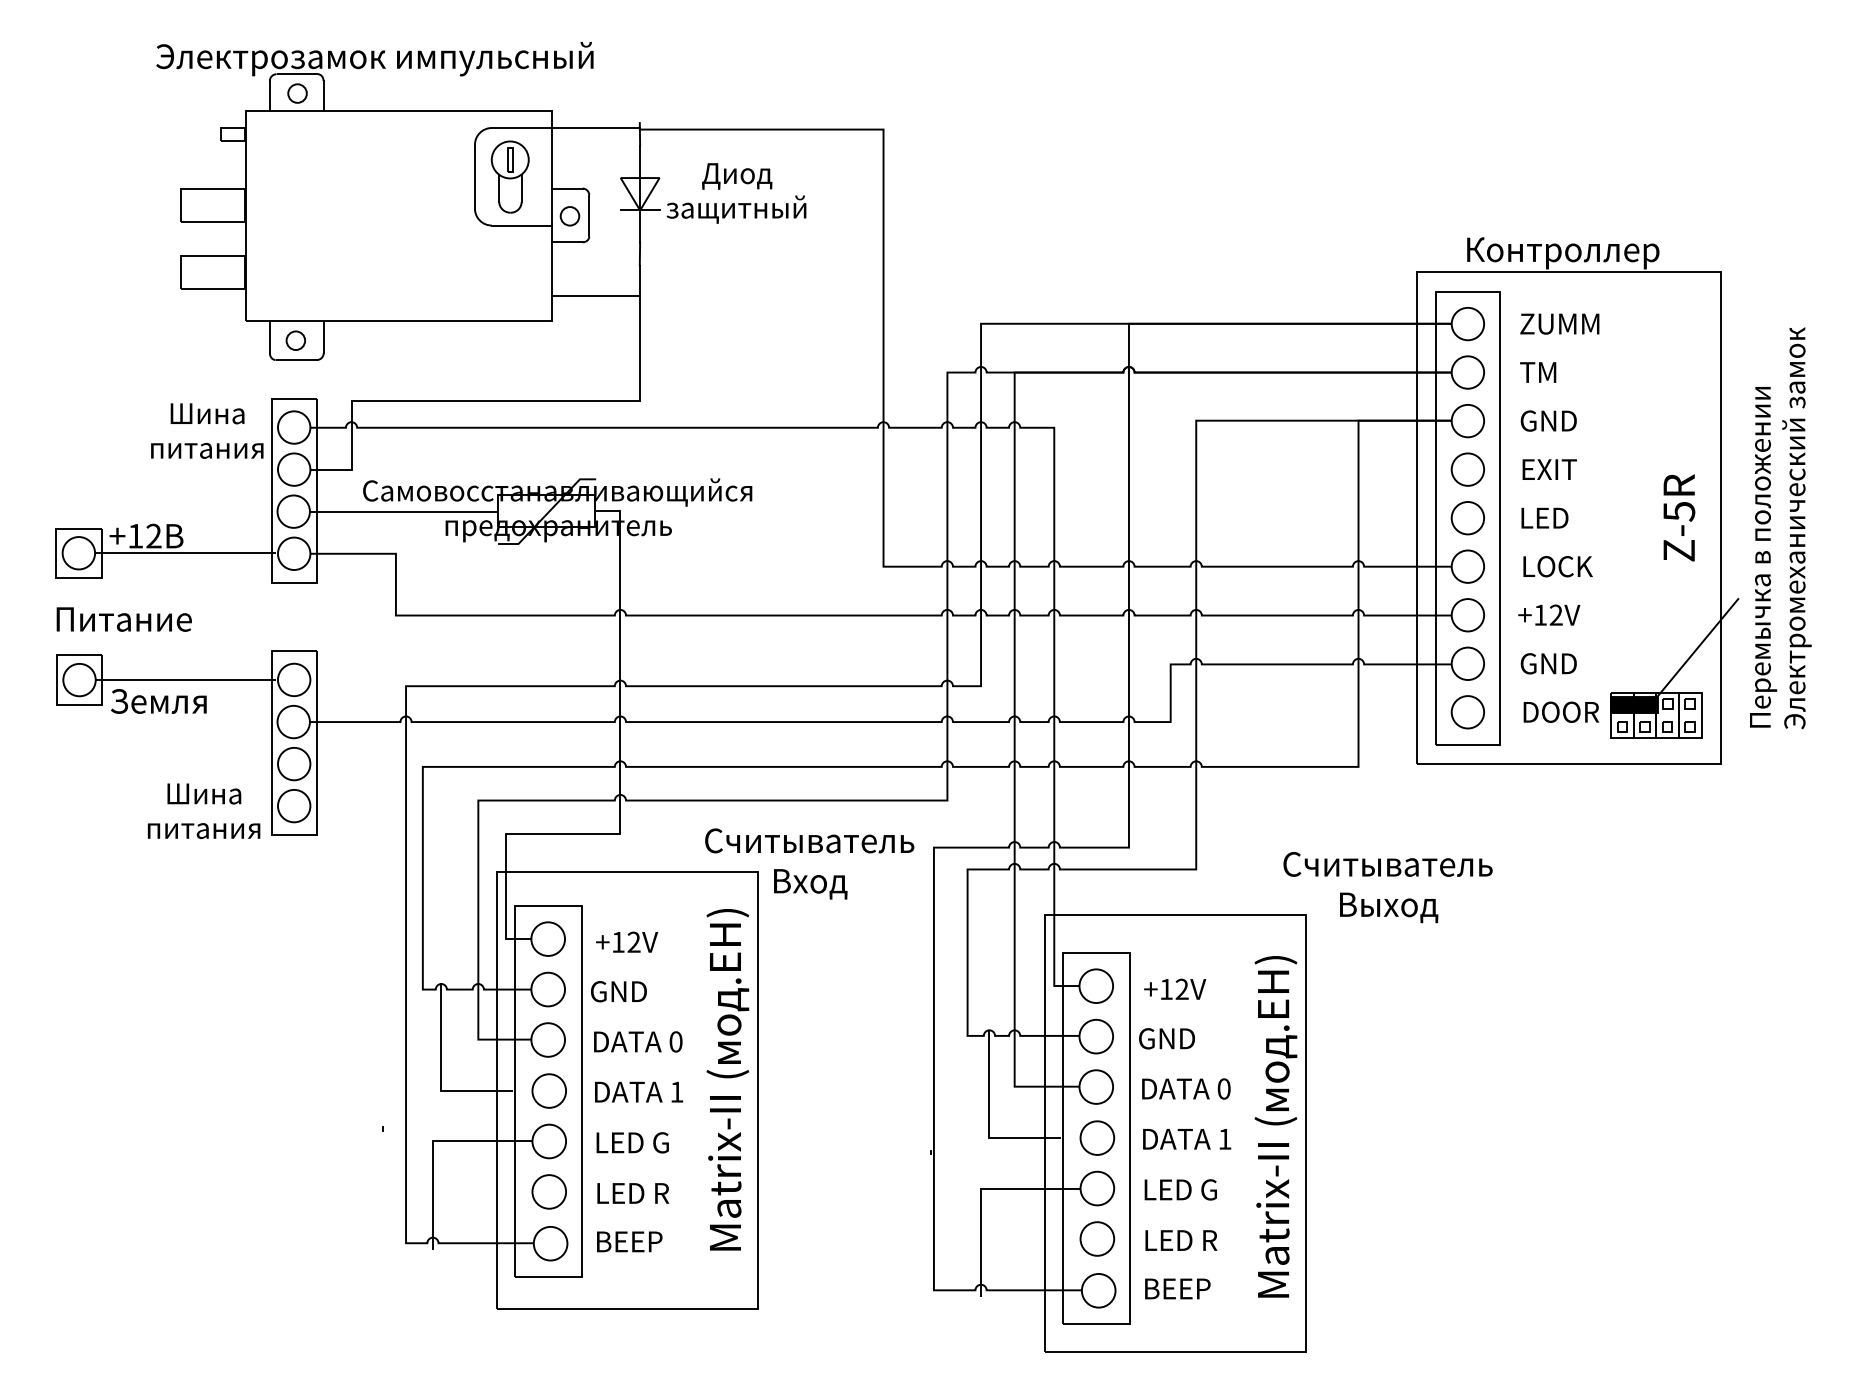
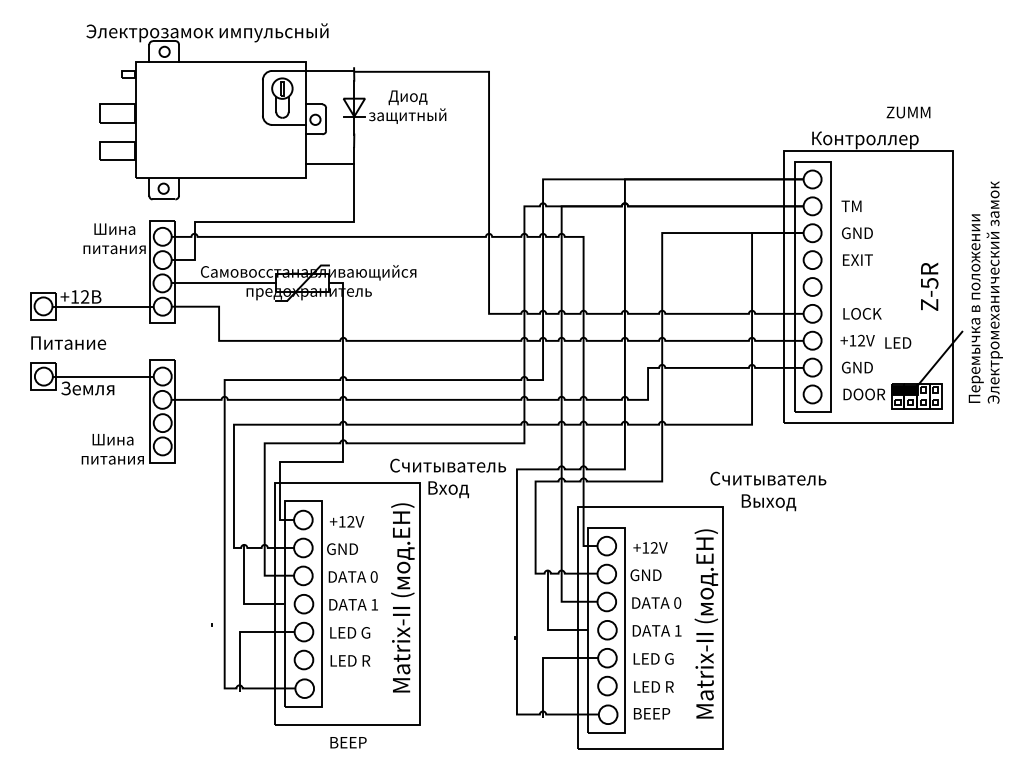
text: (1559, 324) -> (908, 112), moved
text: (1545, 517) -> (898, 342), moved
text: (629, 1241) -> (348, 742), moved

